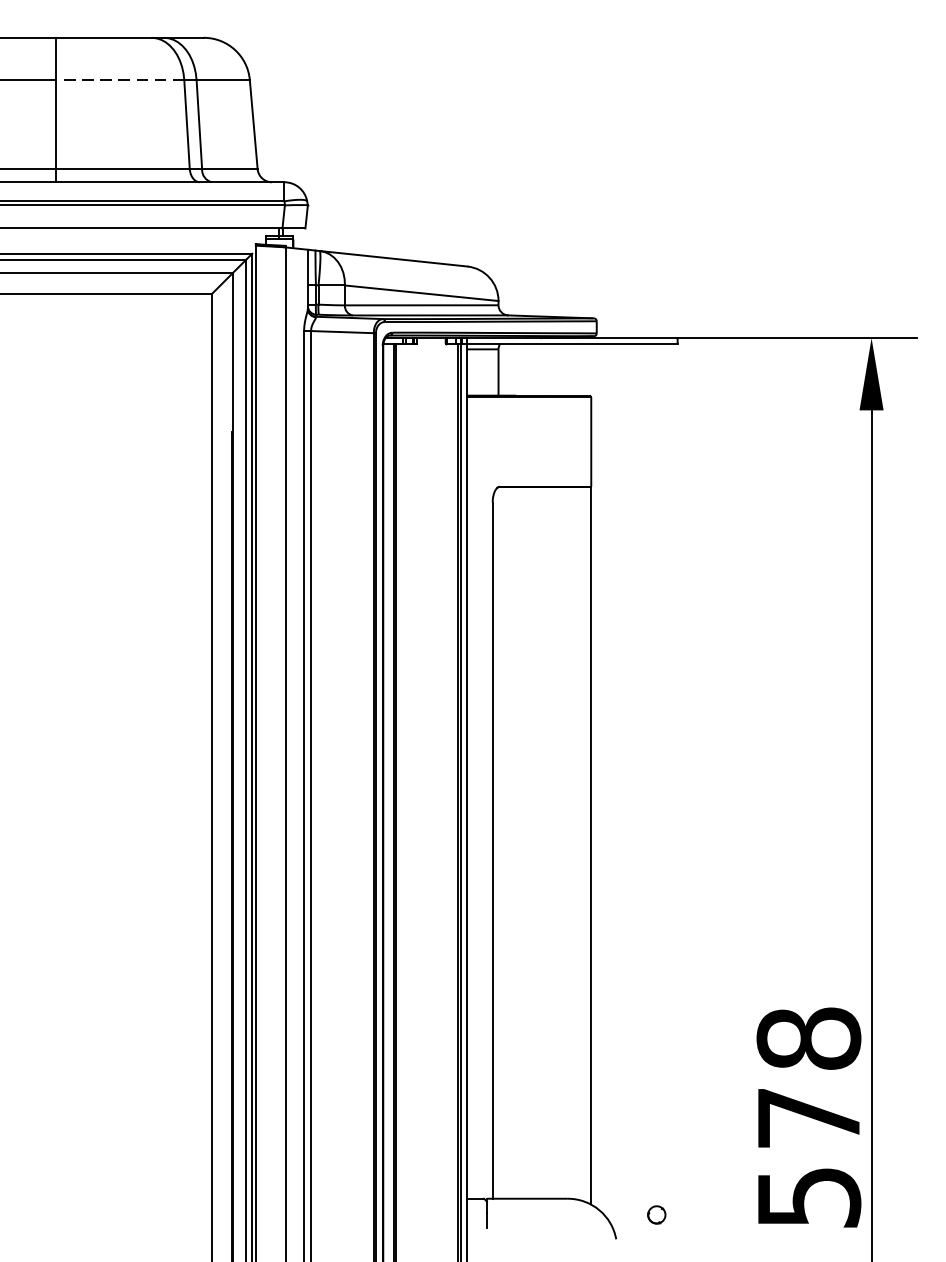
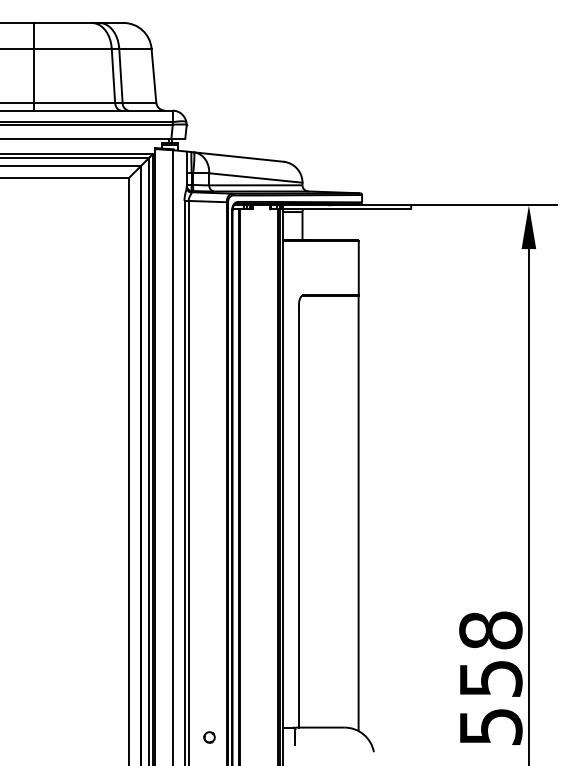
line: (119, 79) -> (72, 48), dashed -> solid
text: (809, 1117) -> (491, 678), 578 -> 558
part: (656, 1215) -> (209, 737), moved

